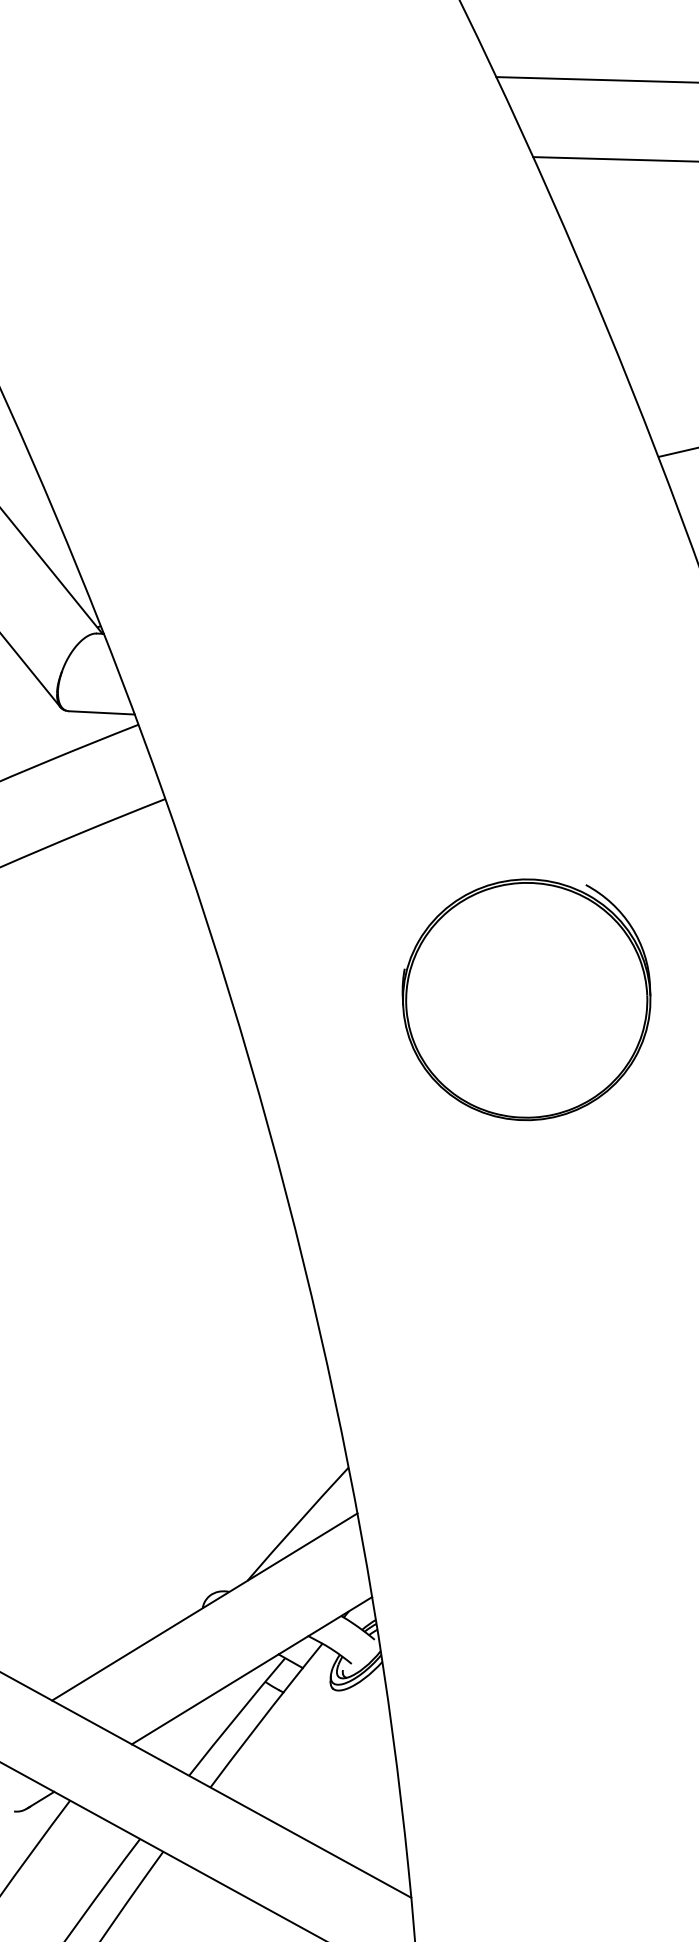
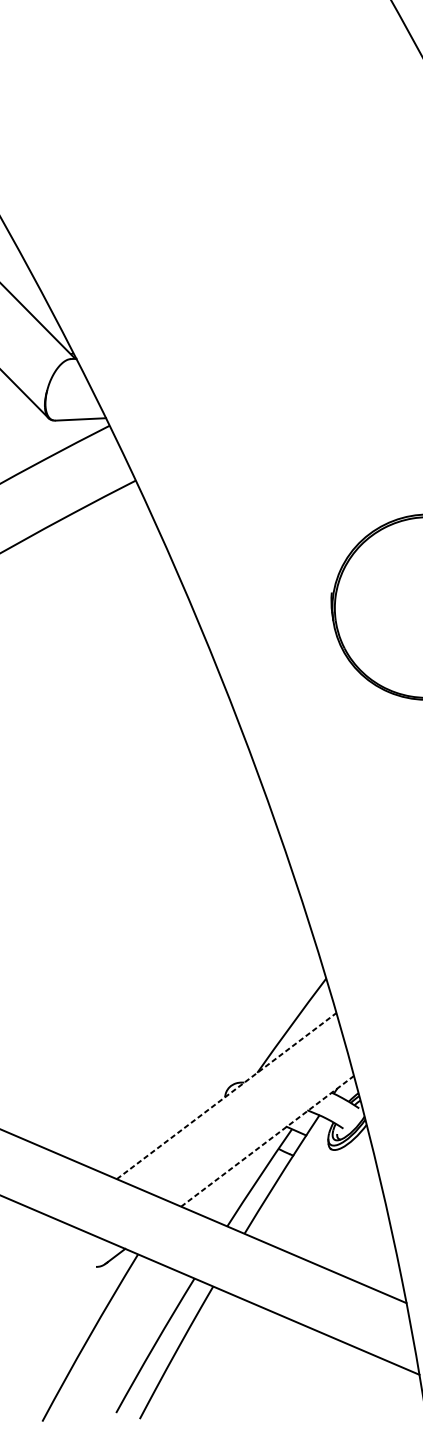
line: (205, 1606) -> (227, 1095), solid -> dashed
line: (252, 1670) -> (267, 1141), solid -> dashed

